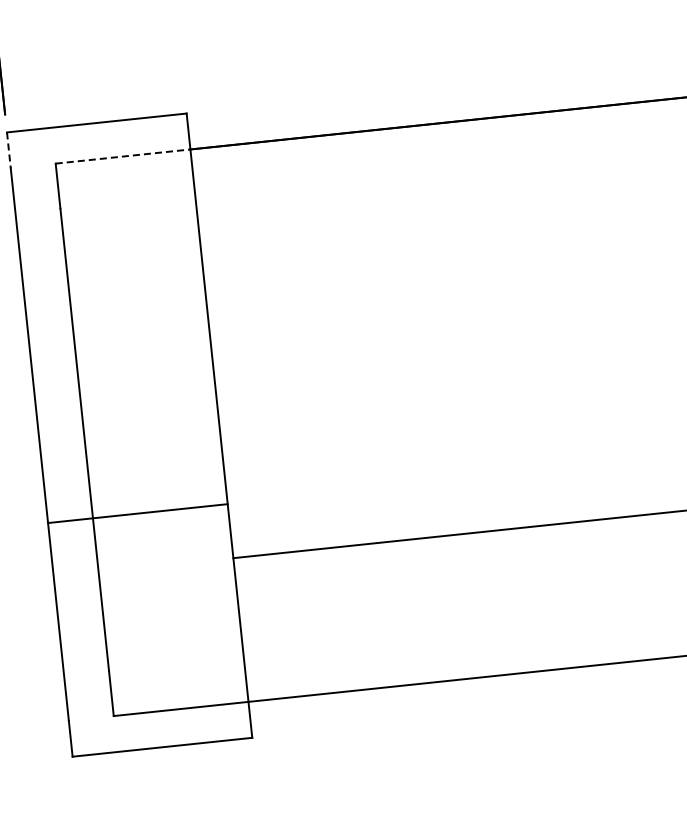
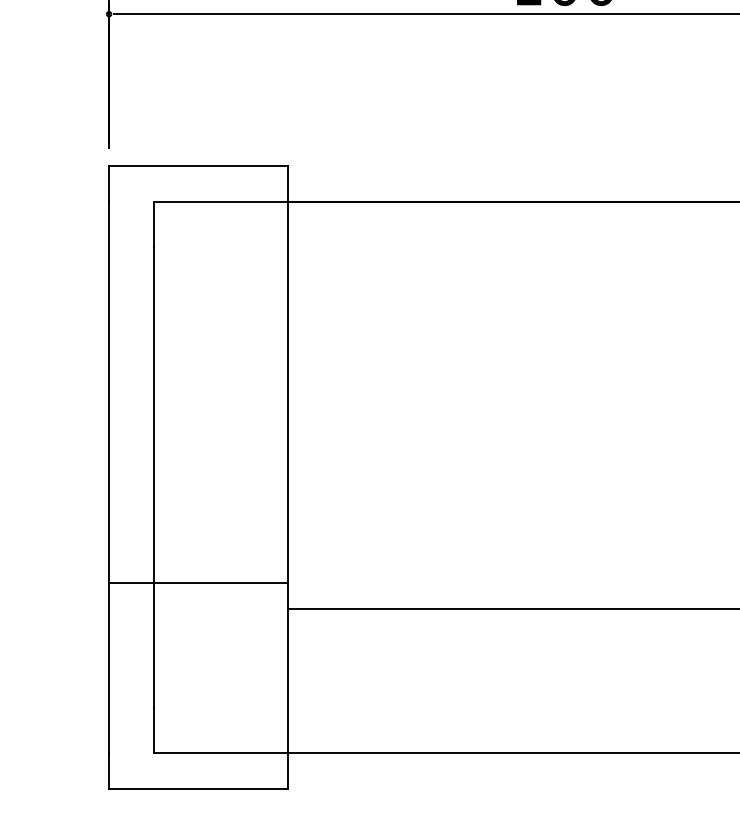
line: (9, 149) -> (109, 183), dashed -> solid
line: (123, 156) -> (221, 201), dashed -> solid
line: (137, 513) -> (198, 582), moved

